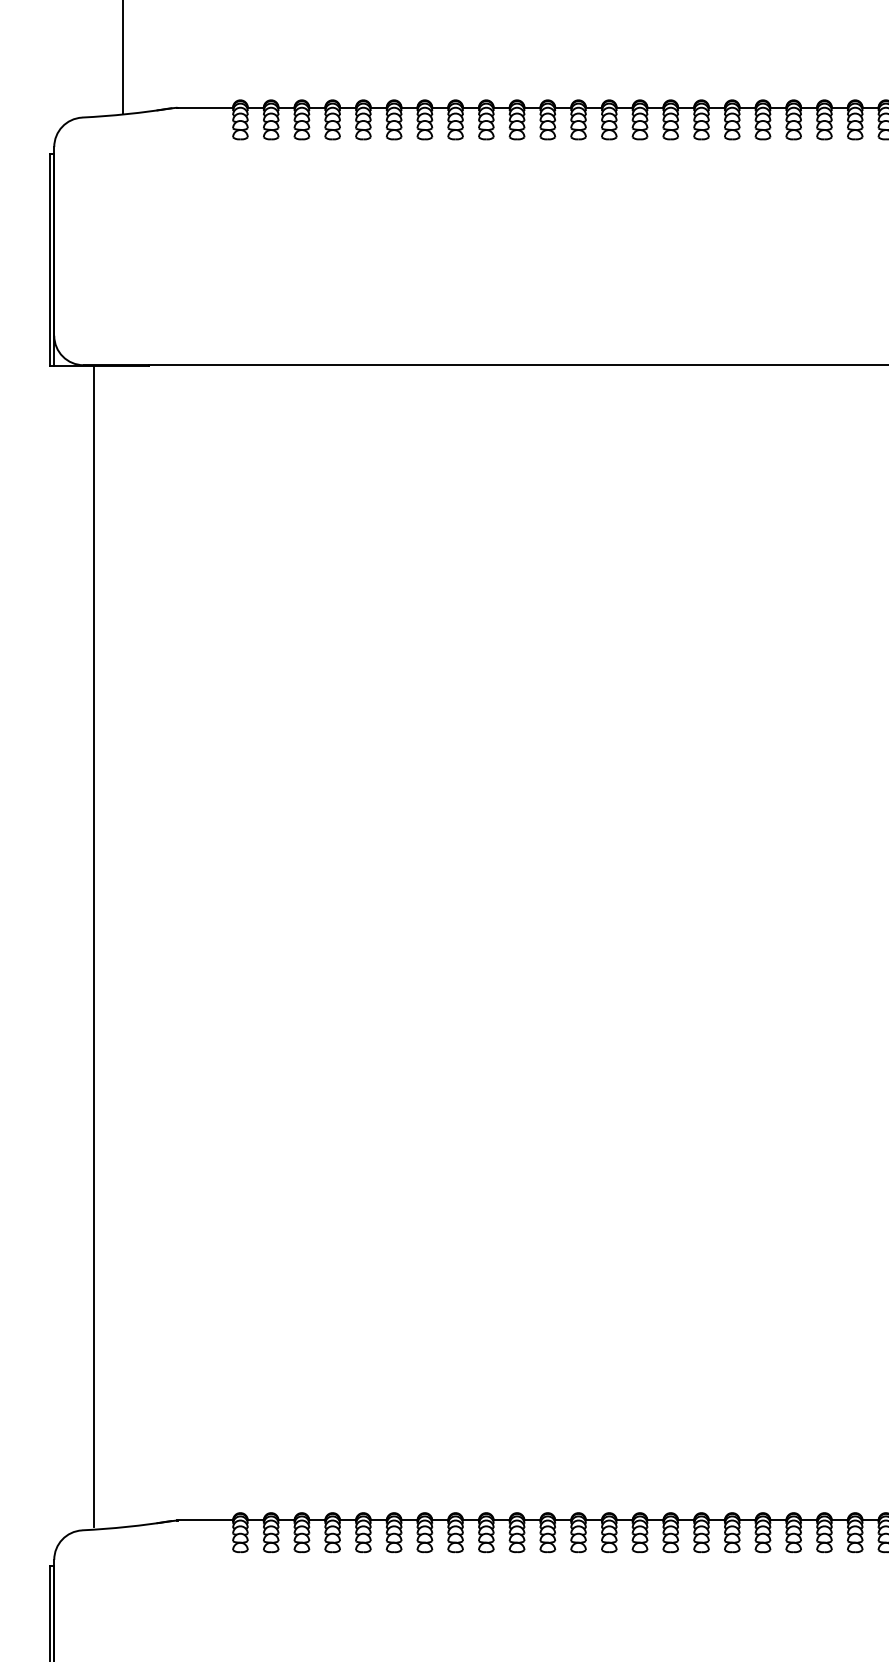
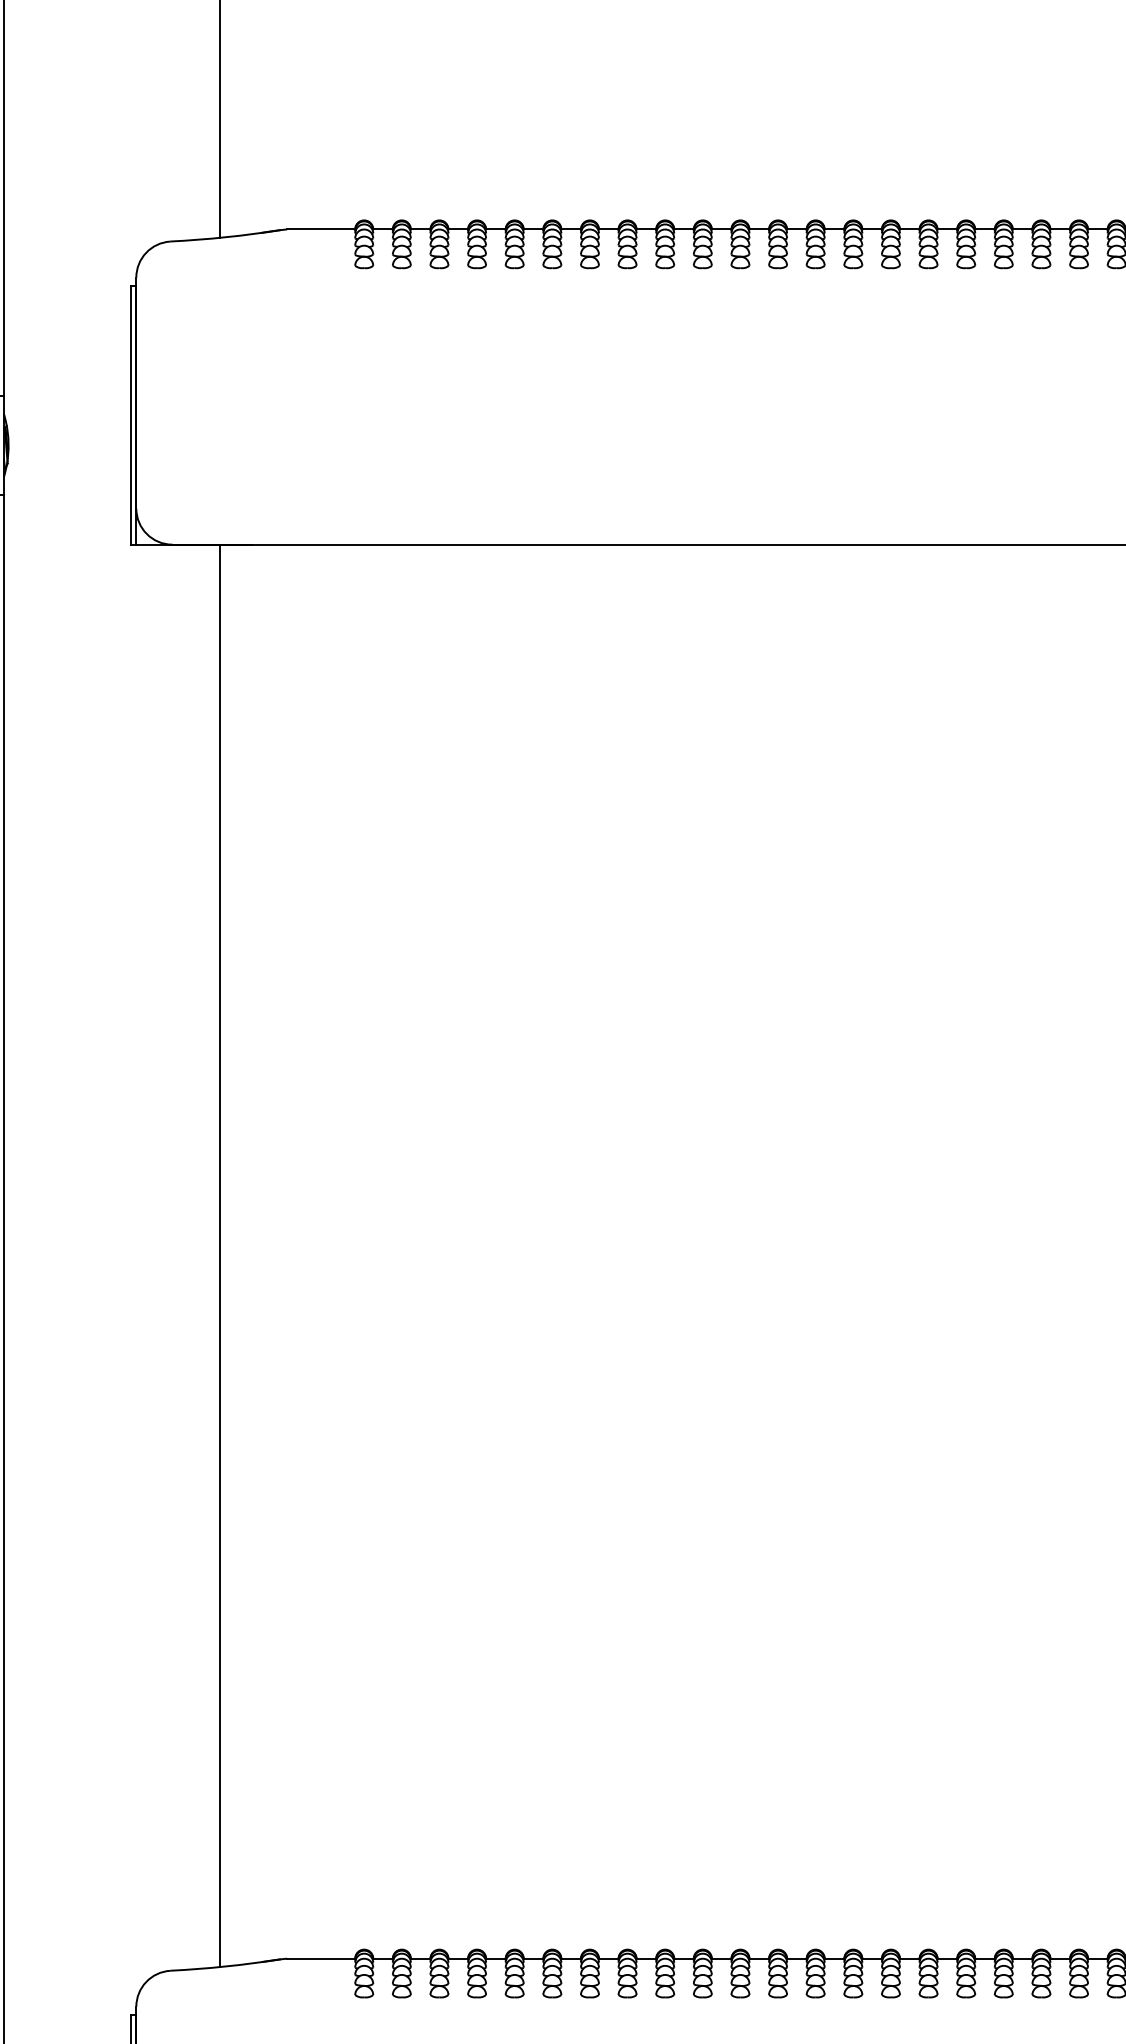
line: (94, 945) -> (220, 1255), moved

